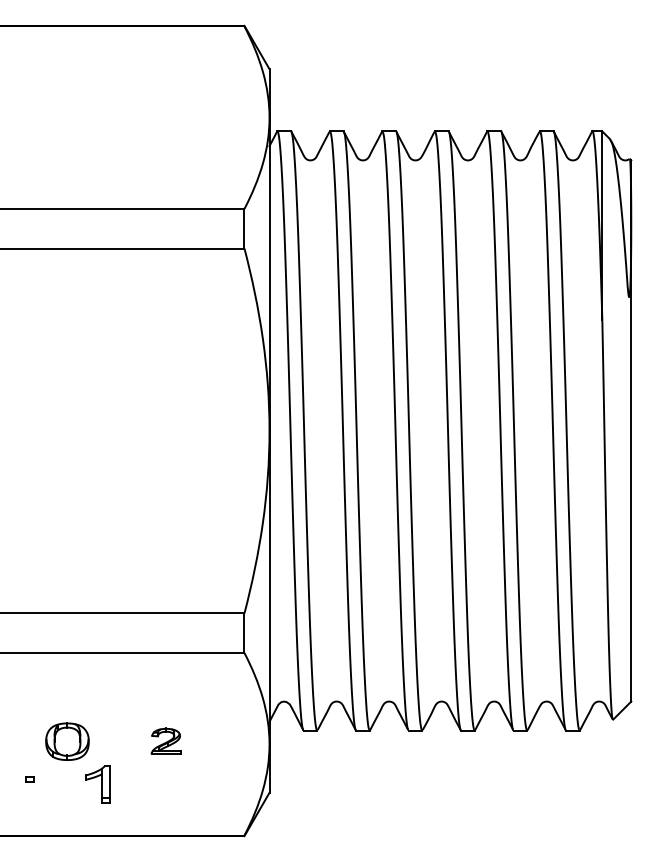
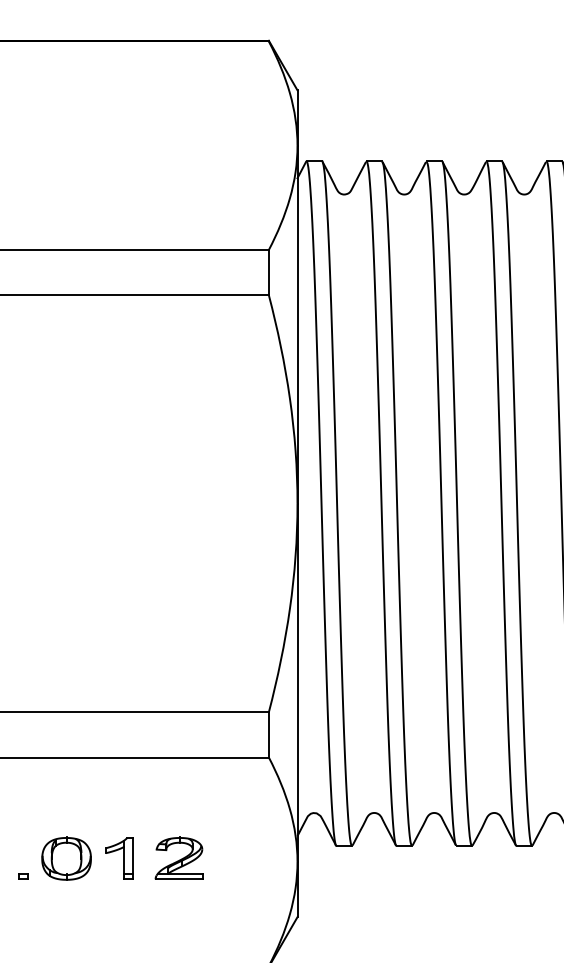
part: (165, 741) -> (178, 858), size x1.43
part: (29, 779) -> (23, 876), moved
part: (97, 784) -> (119, 858), moved

